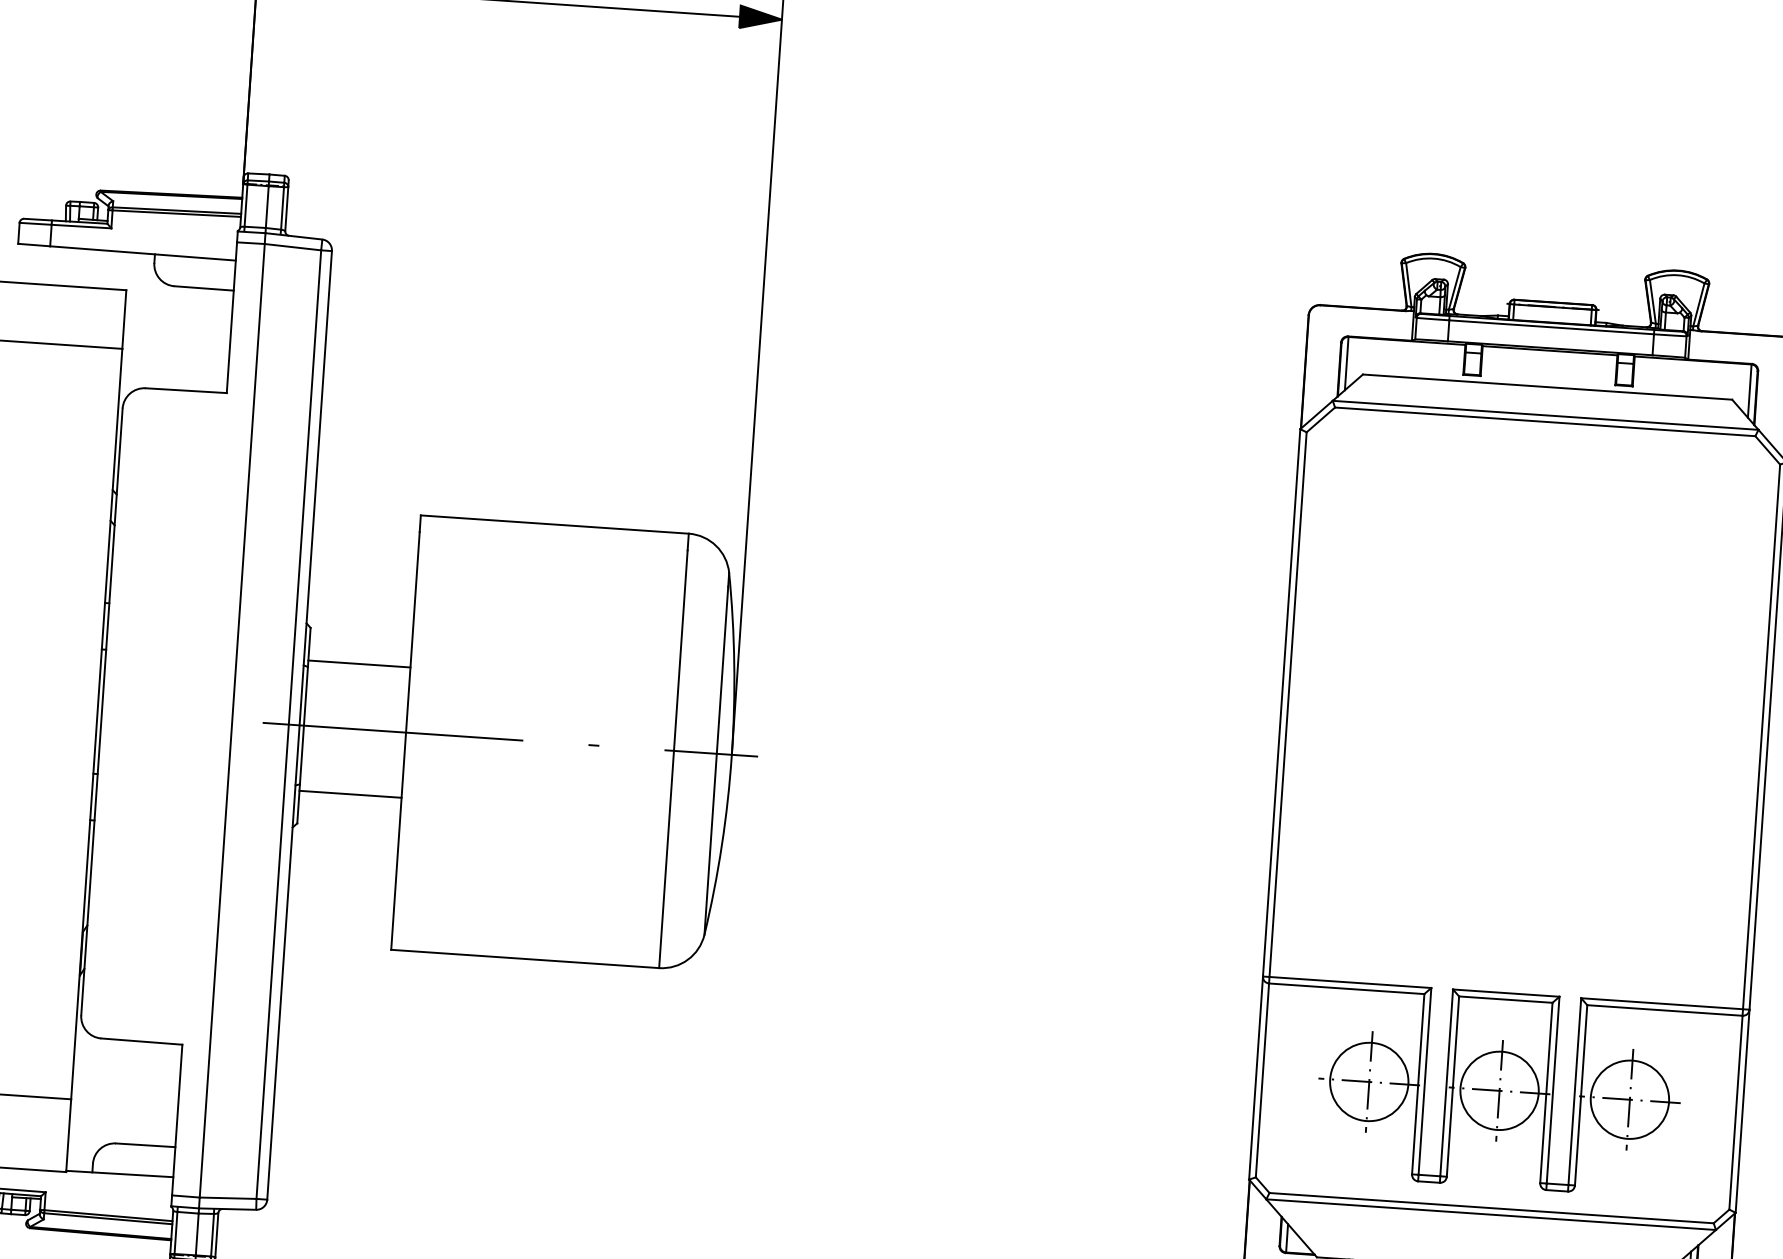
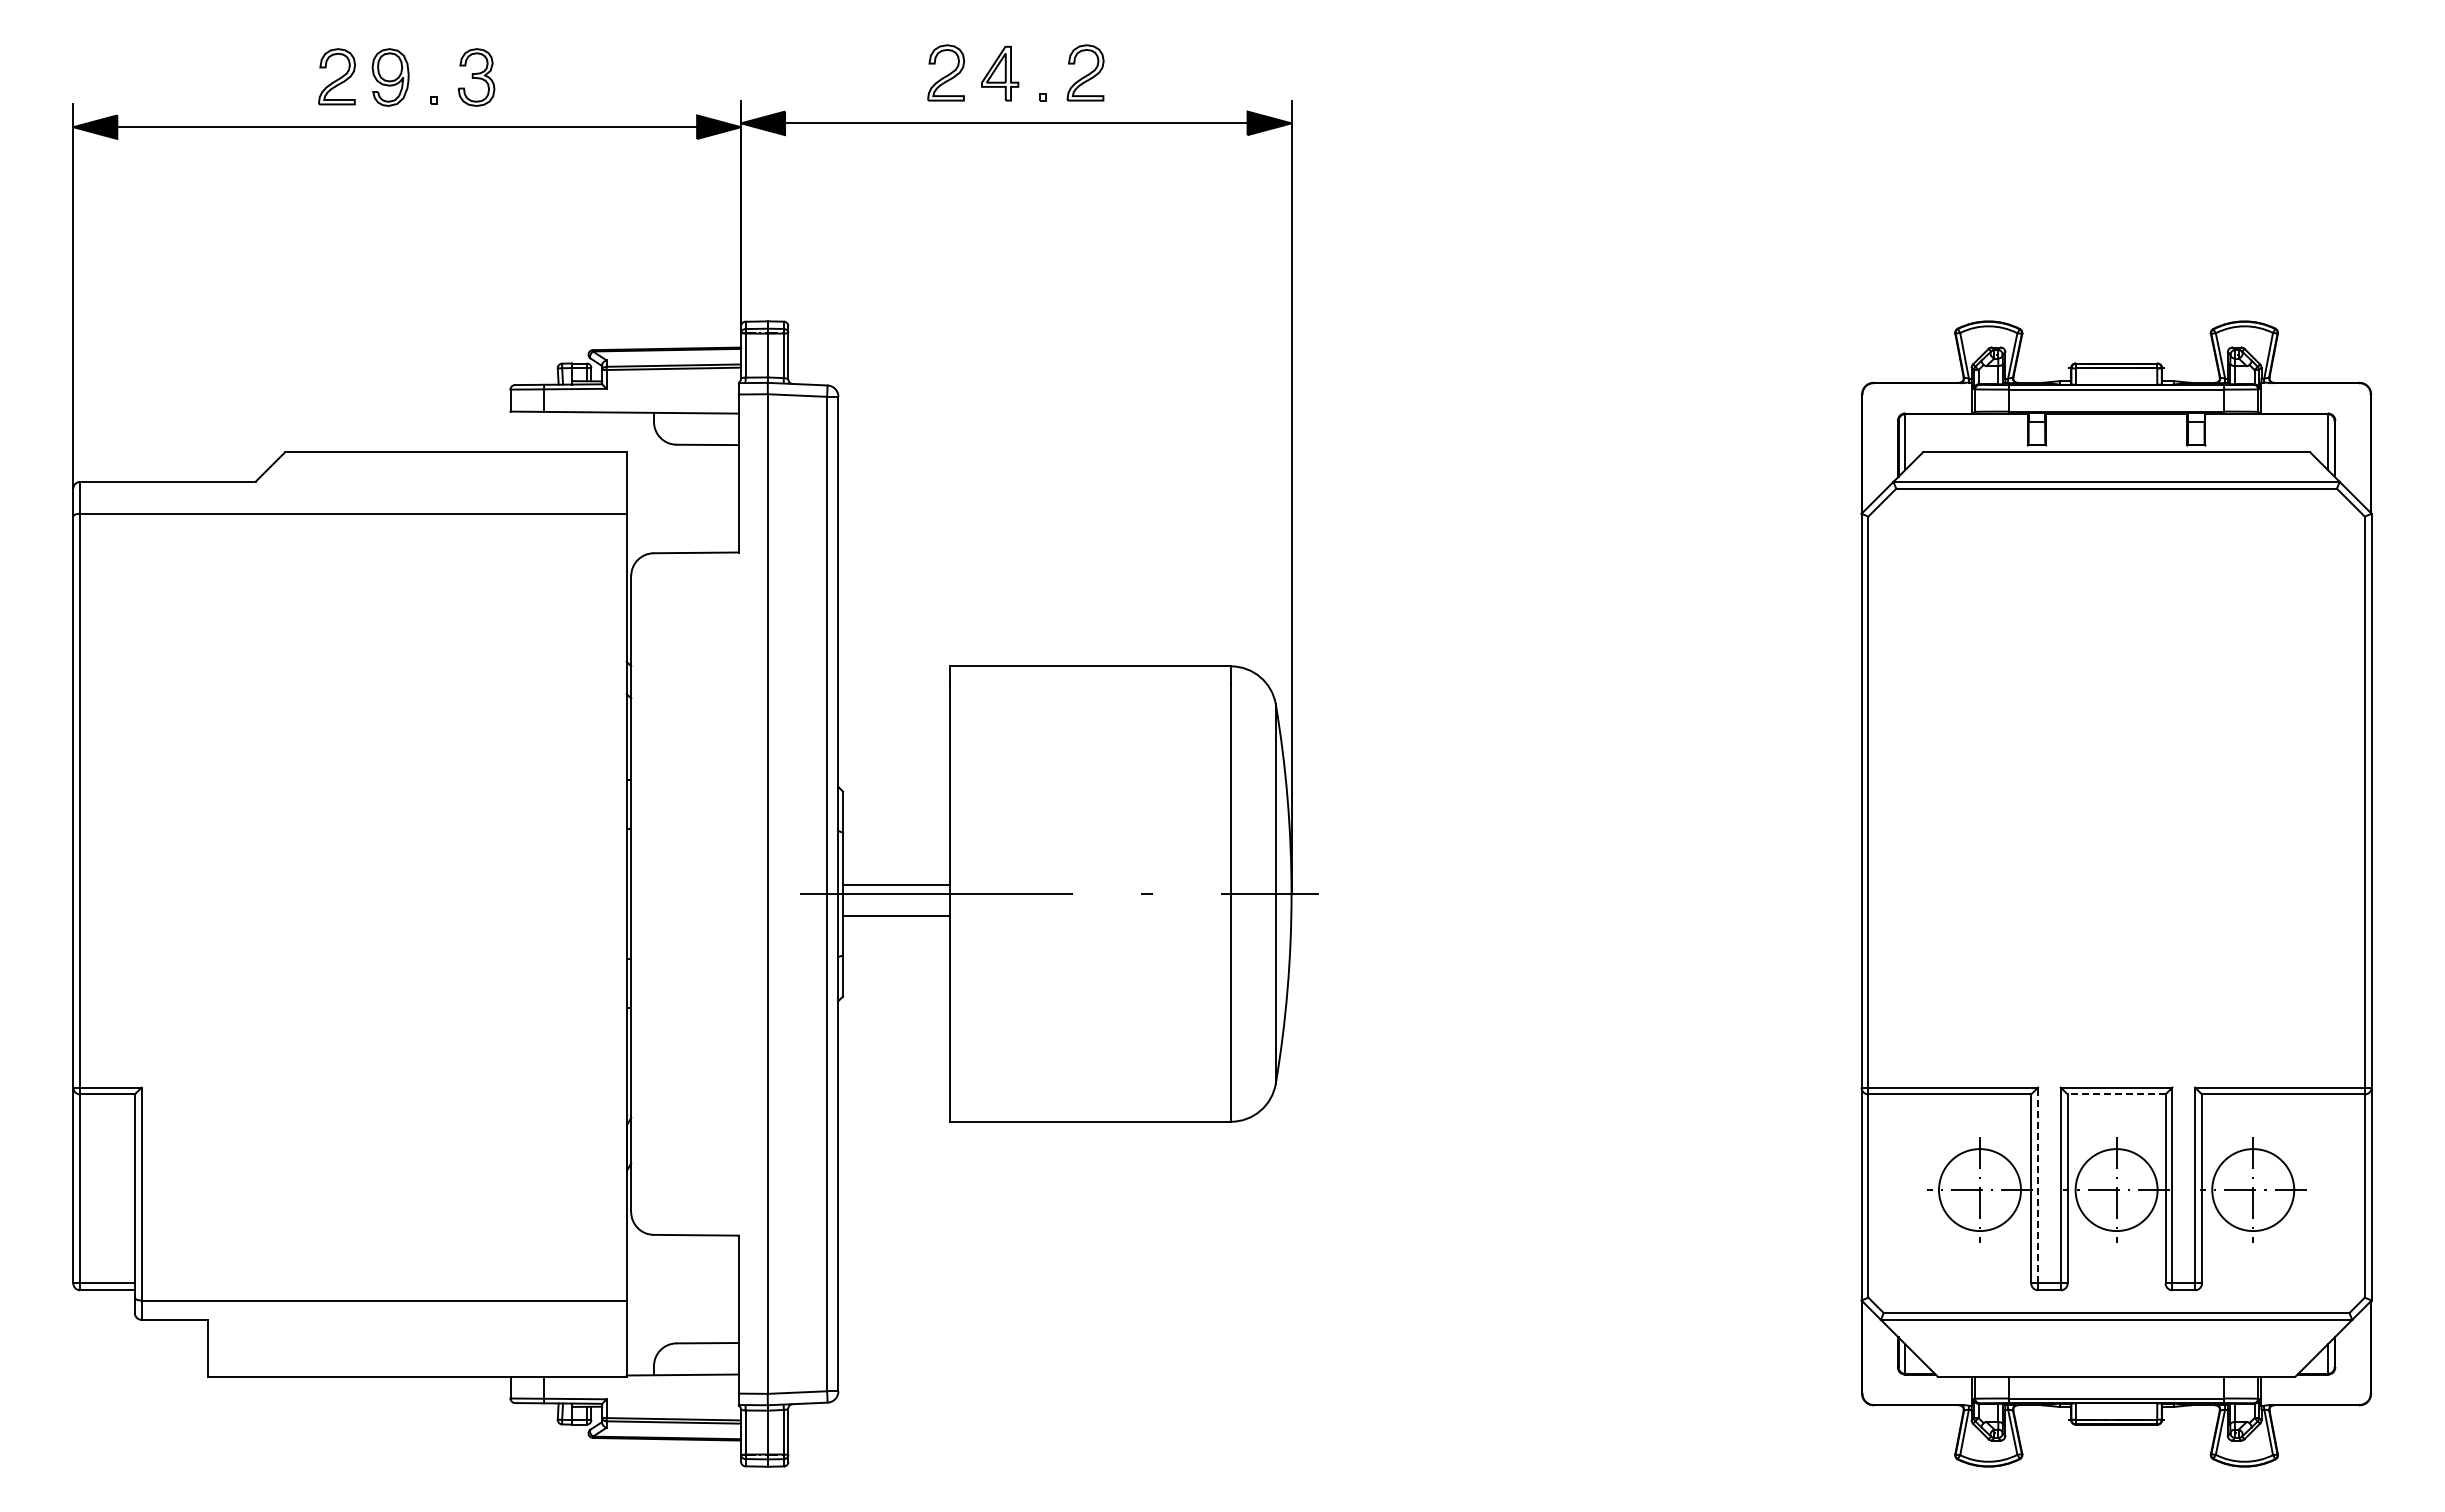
line: (359, 663) -> (896, 884), moved
line: (350, 794) -> (896, 916), moved
line: (1505, 999) -> (2116, 1094), solid -> dashed
line: (1425, 1081) -> (2038, 1185), solid -> dashed

